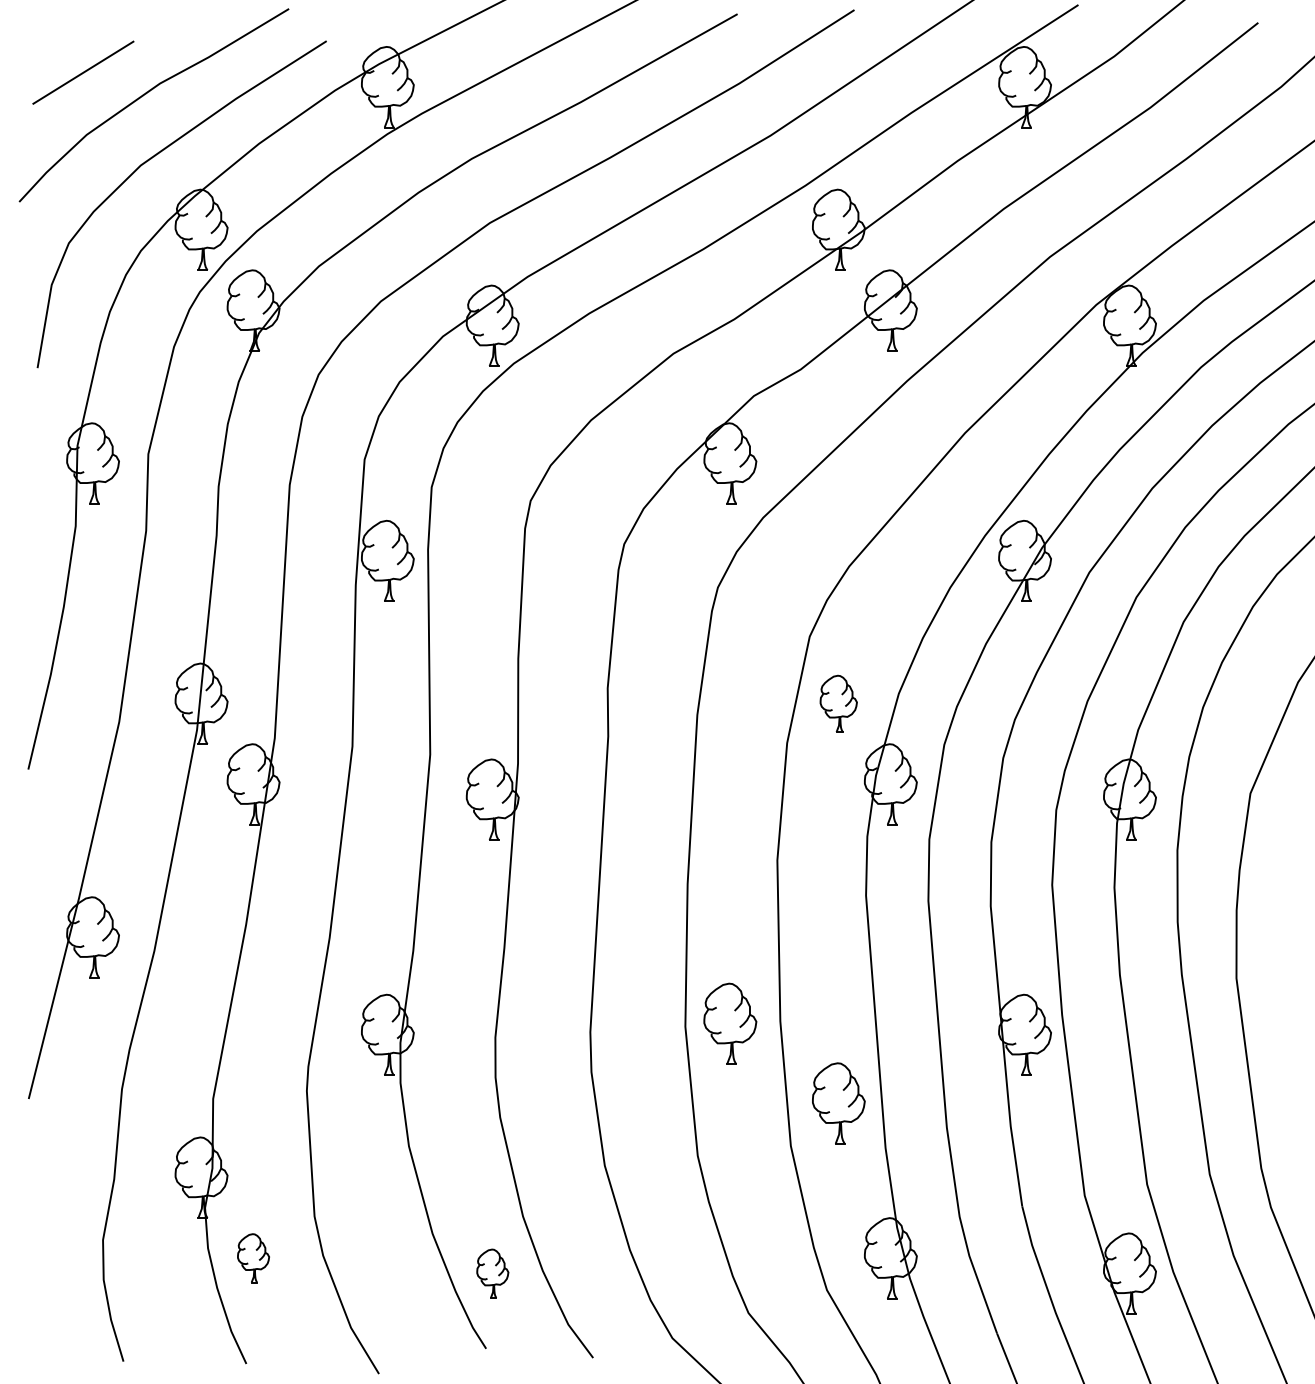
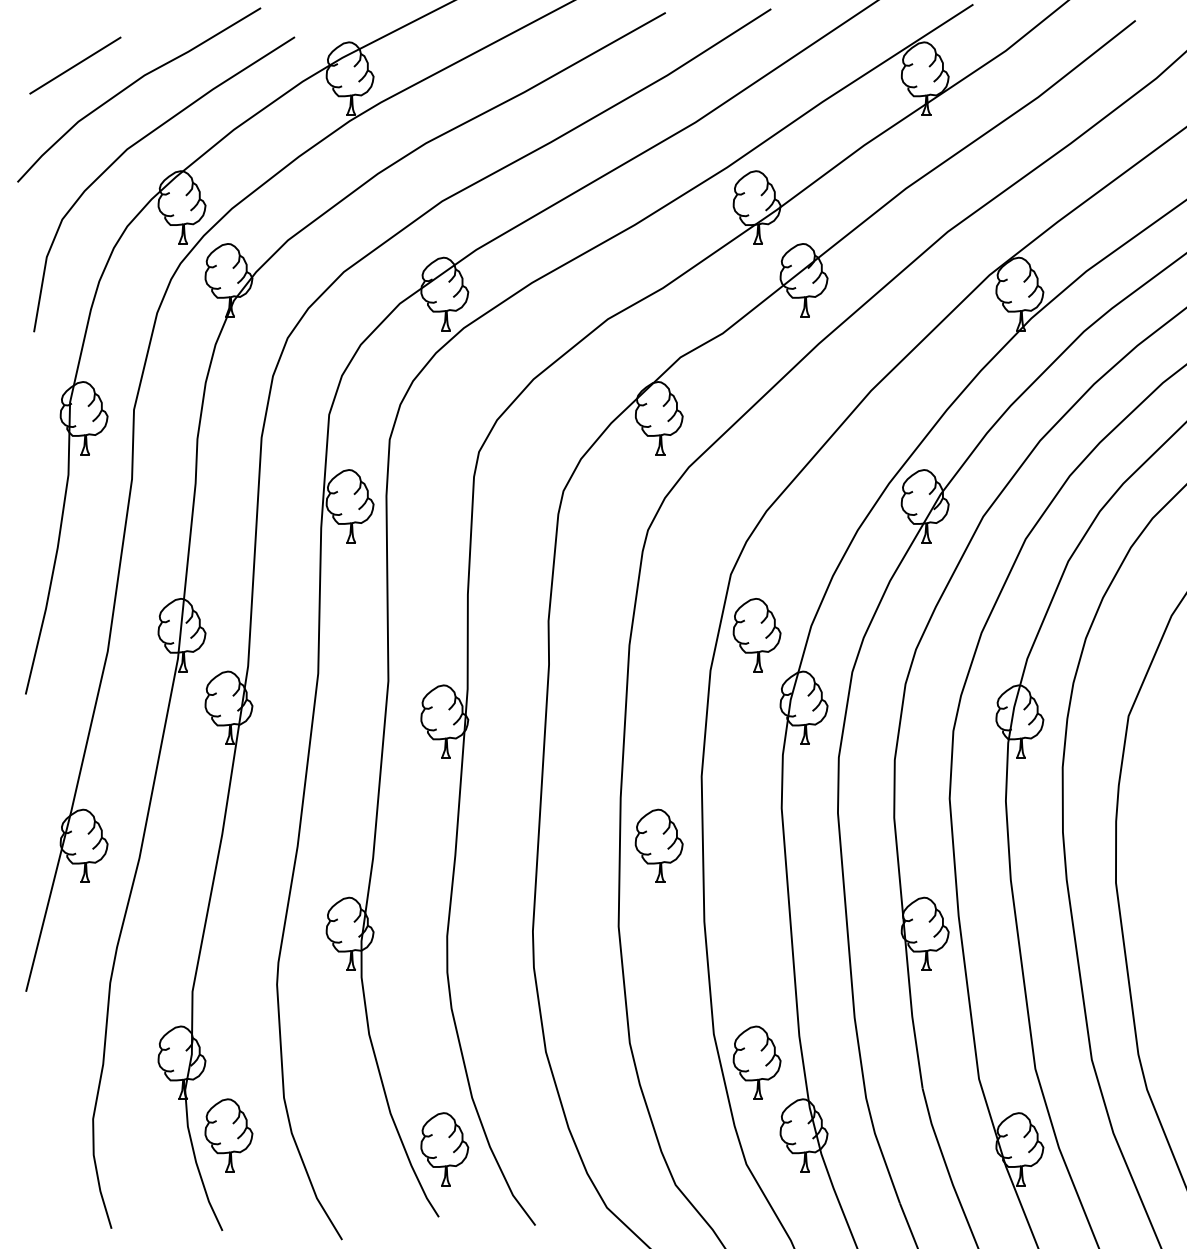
part: (838, 704) -> (756, 635), size x1.43
part: (729, 1023) -> (658, 845), moved
part: (838, 1103) -> (756, 1062), moved
part: (253, 1258) -> (228, 1135), size x1.67
part: (492, 1273) -> (444, 1149), size x1.67

